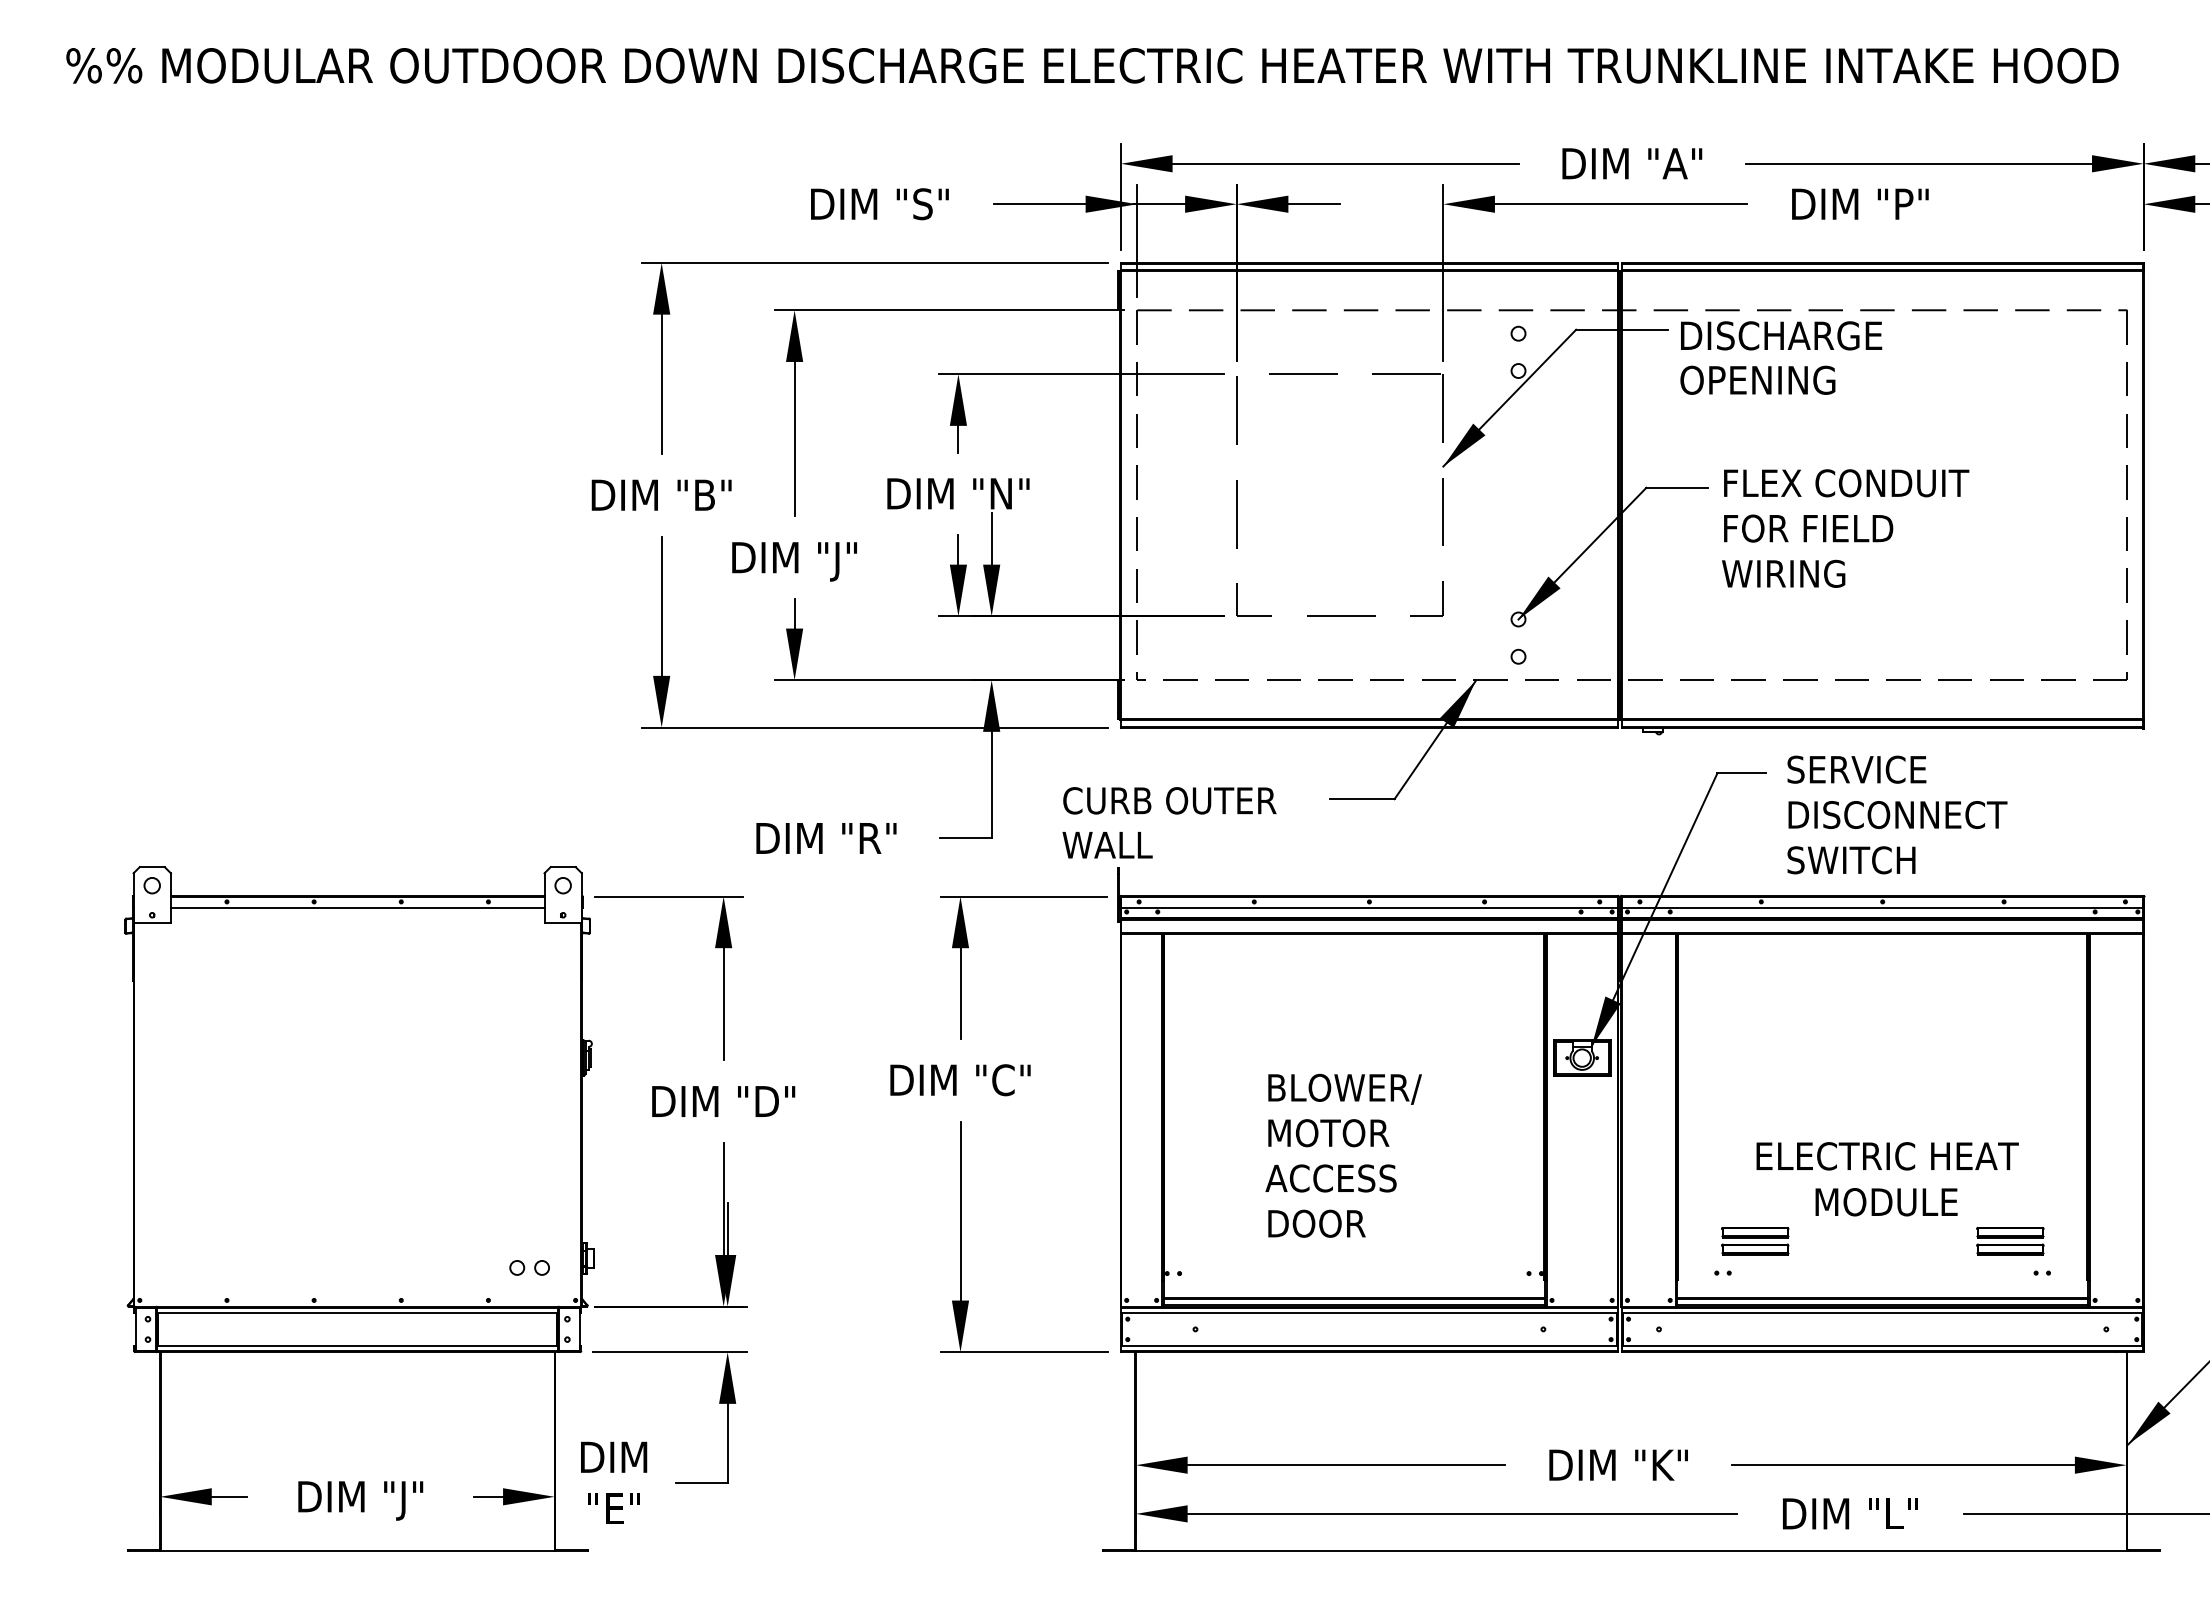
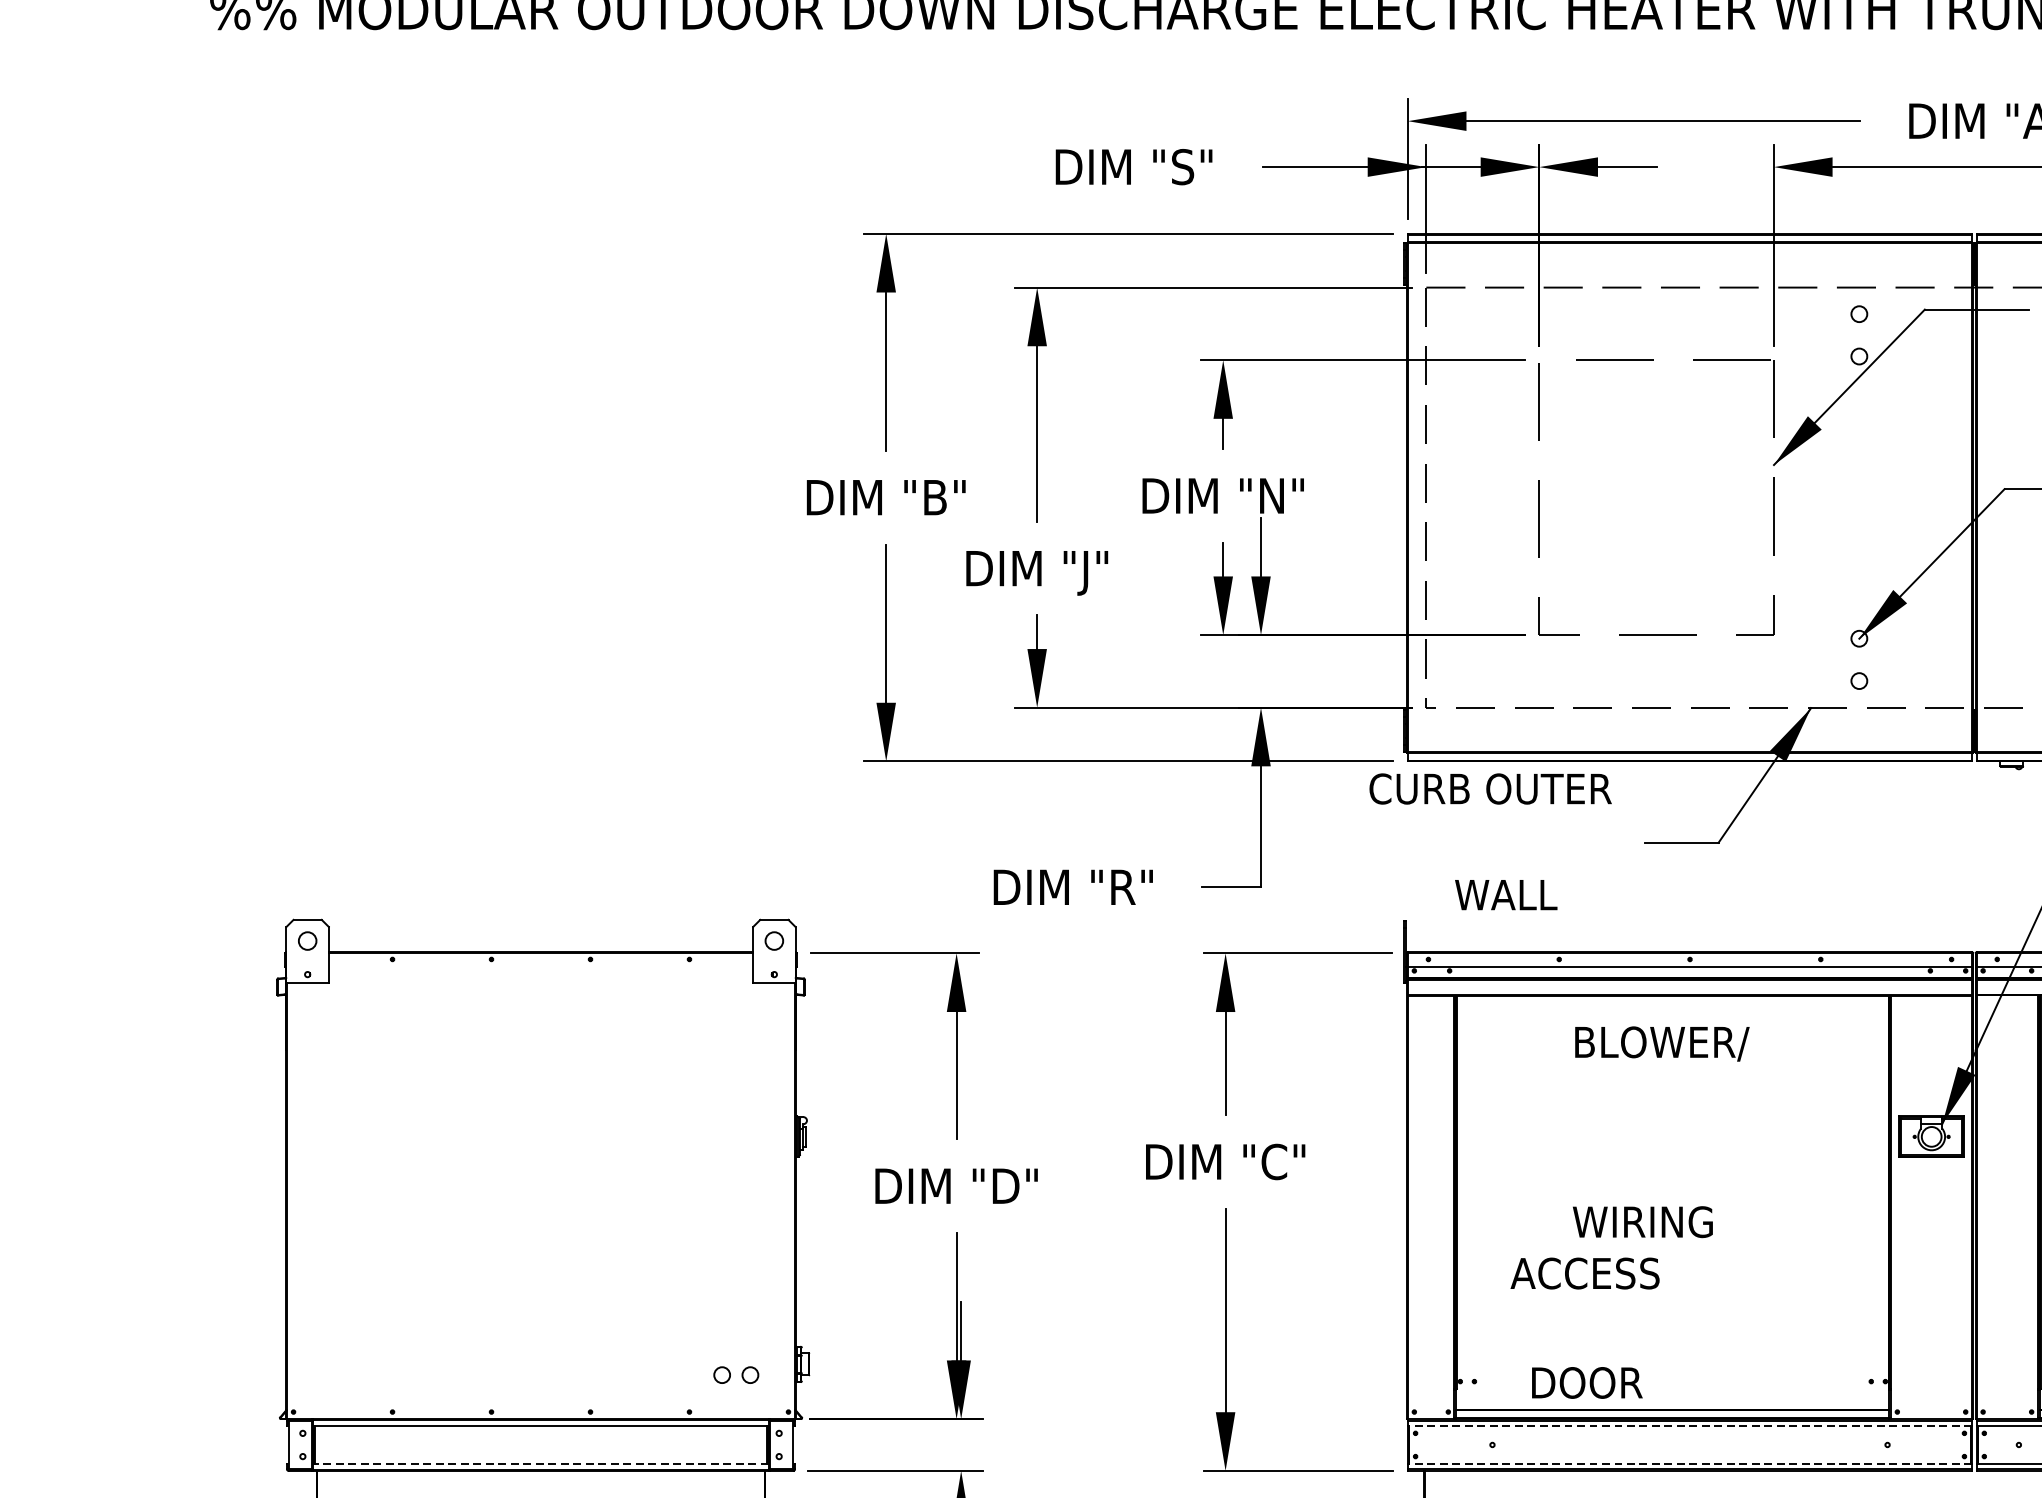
text: (1169, 800) -> (1490, 788), moved
text: (1107, 845) -> (1506, 895), moved
line: (357, 908) -> (540, 966), removed
text: (1344, 1088) -> (1661, 1043), moved
text: (1327, 1133) -> (1642, 1222), MOTOR -> WIRING
text: (1330, 1178) -> (1584, 1273), moved
text: (1316, 1223) -> (1586, 1382), moved
line: (1368, 1312) -> (1688, 1425), solid -> dashed
line: (1368, 1345) -> (1688, 1463), solid -> dashed
line: (357, 1346) -> (540, 1464), solid -> dashed

